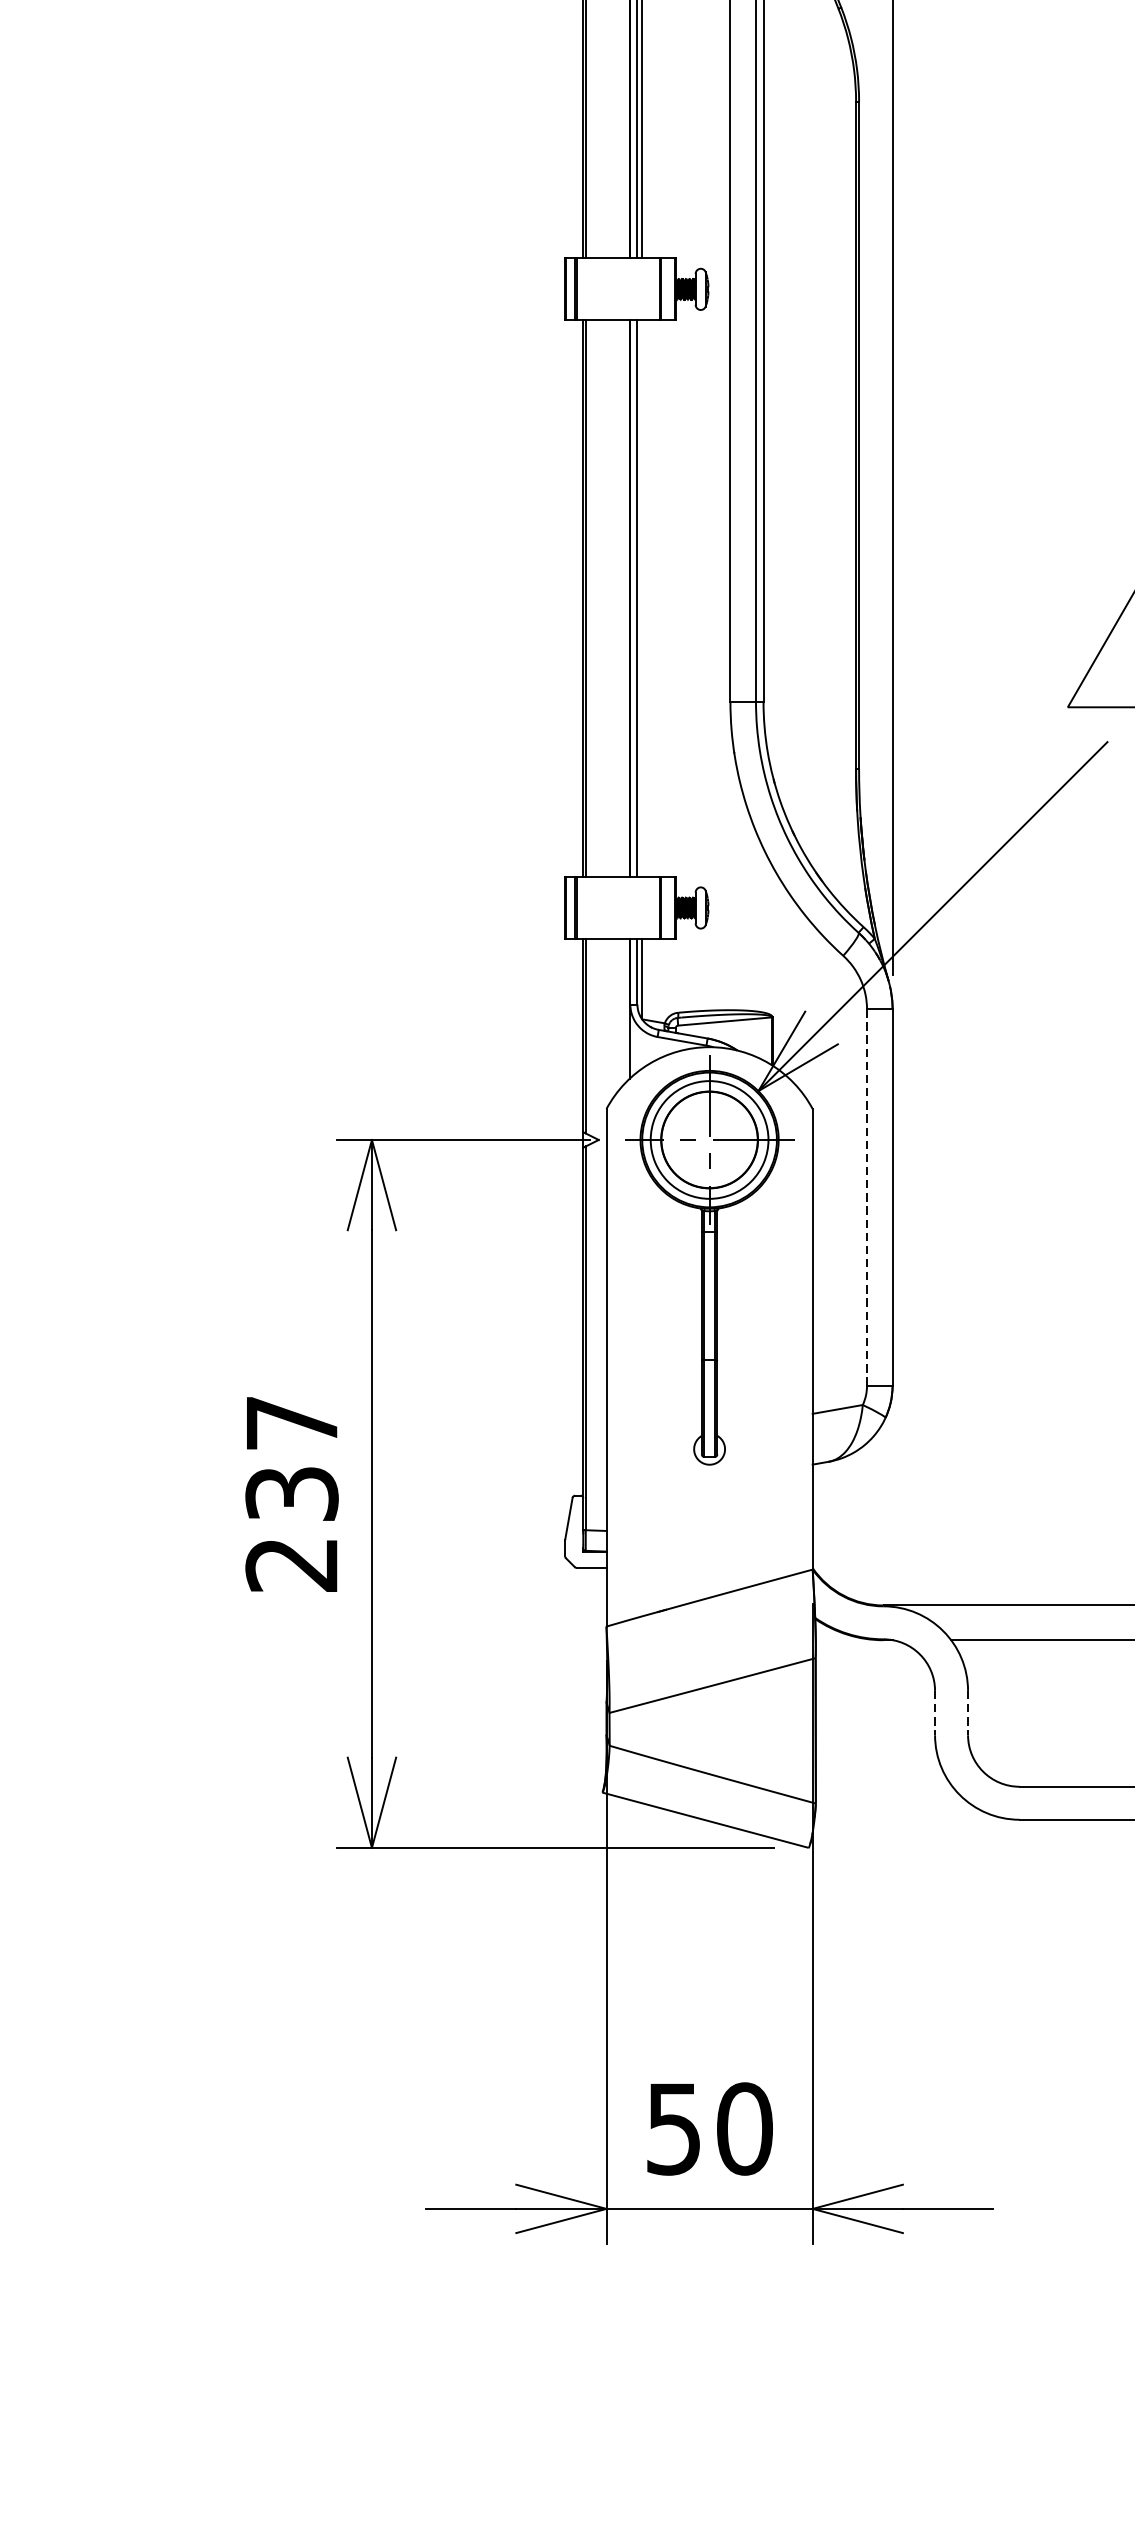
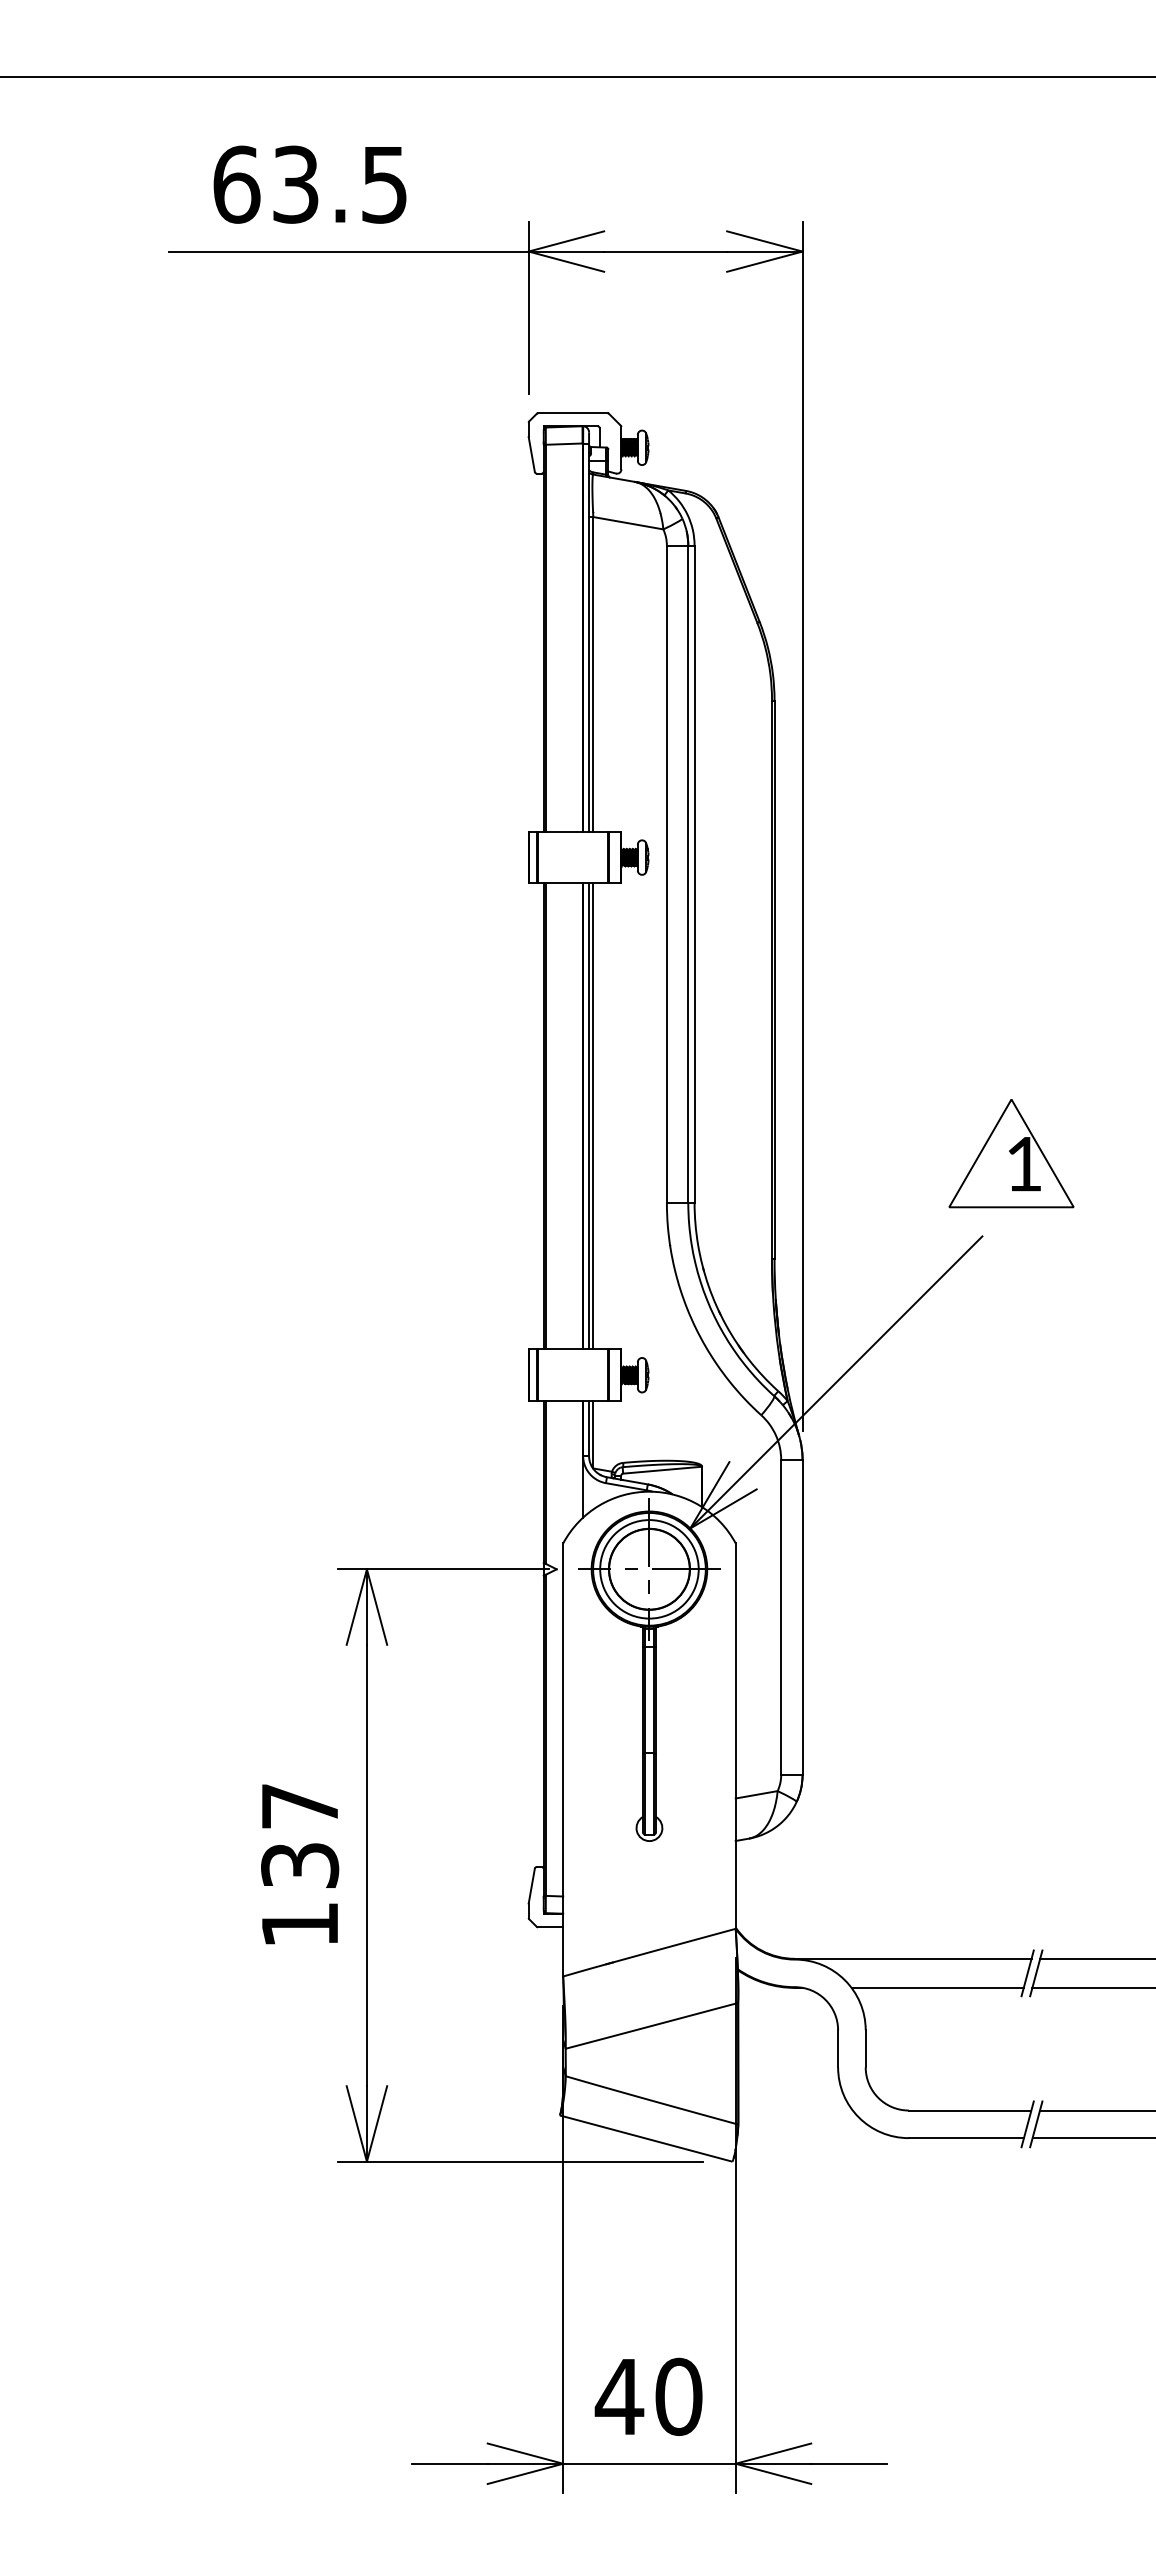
line: (642, 598) -> (593, 1116), added
line: (867, 1196) -> (781, 1616), dashed -> solid
text: (291, 1565) -> (299, 1925), 237 -> 137
line: (935, 1712) -> (838, 2048), dashed -> solid
line: (967, 1712) -> (865, 2048), dashed -> solid
text: (673, 2129) -> (619, 2397), 50 -> 40

